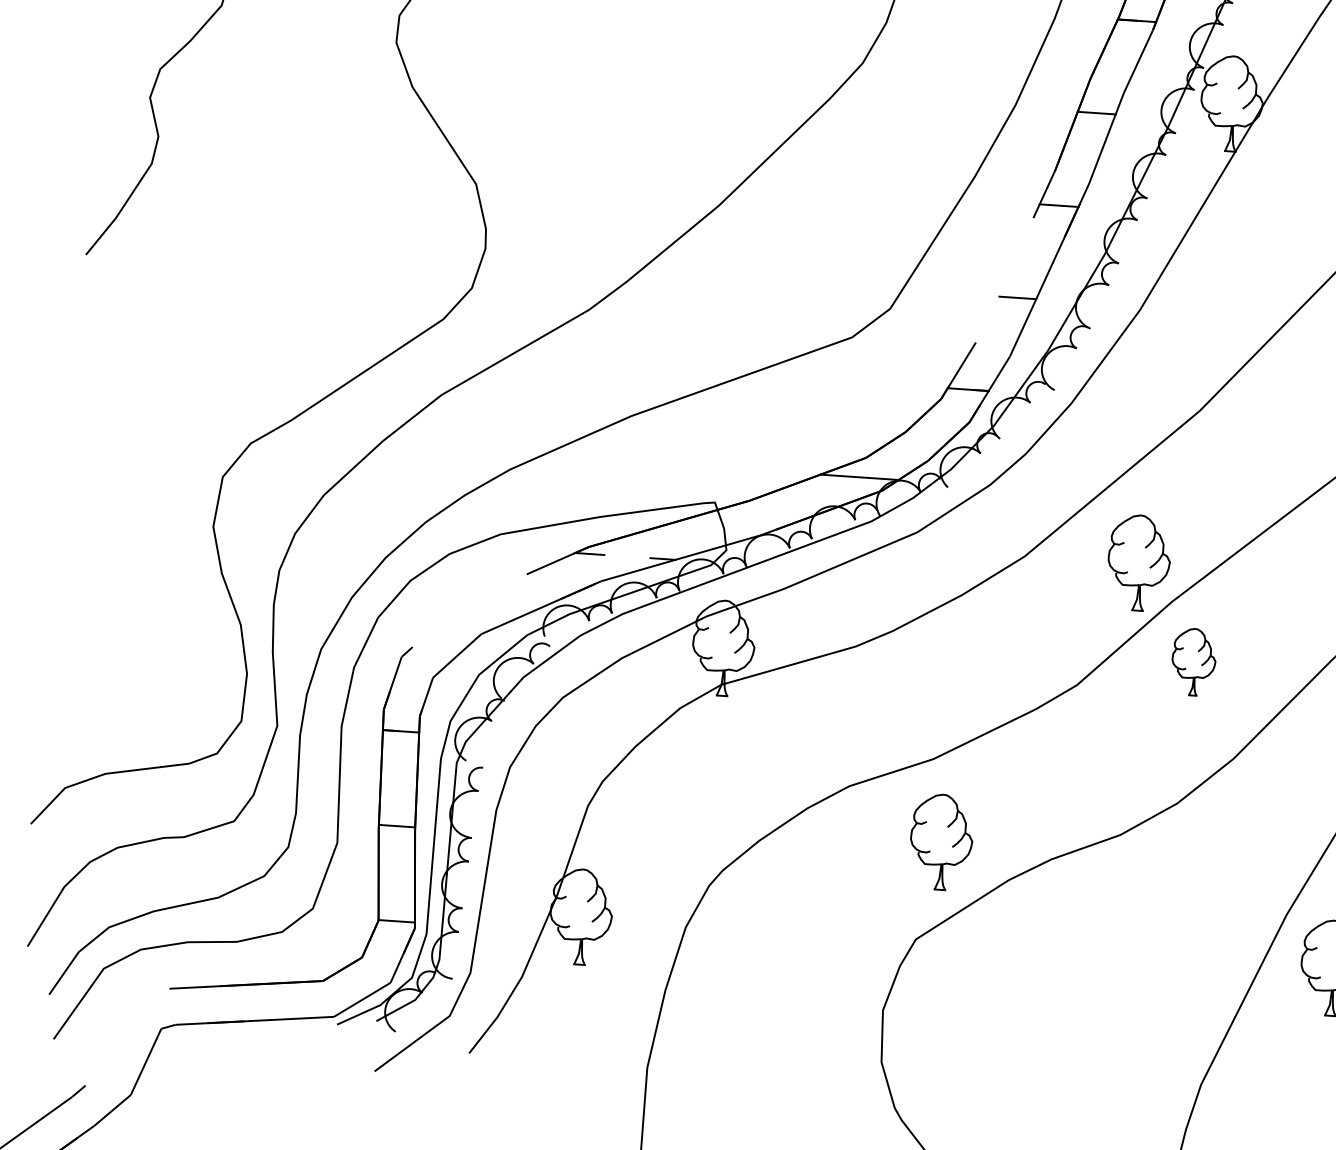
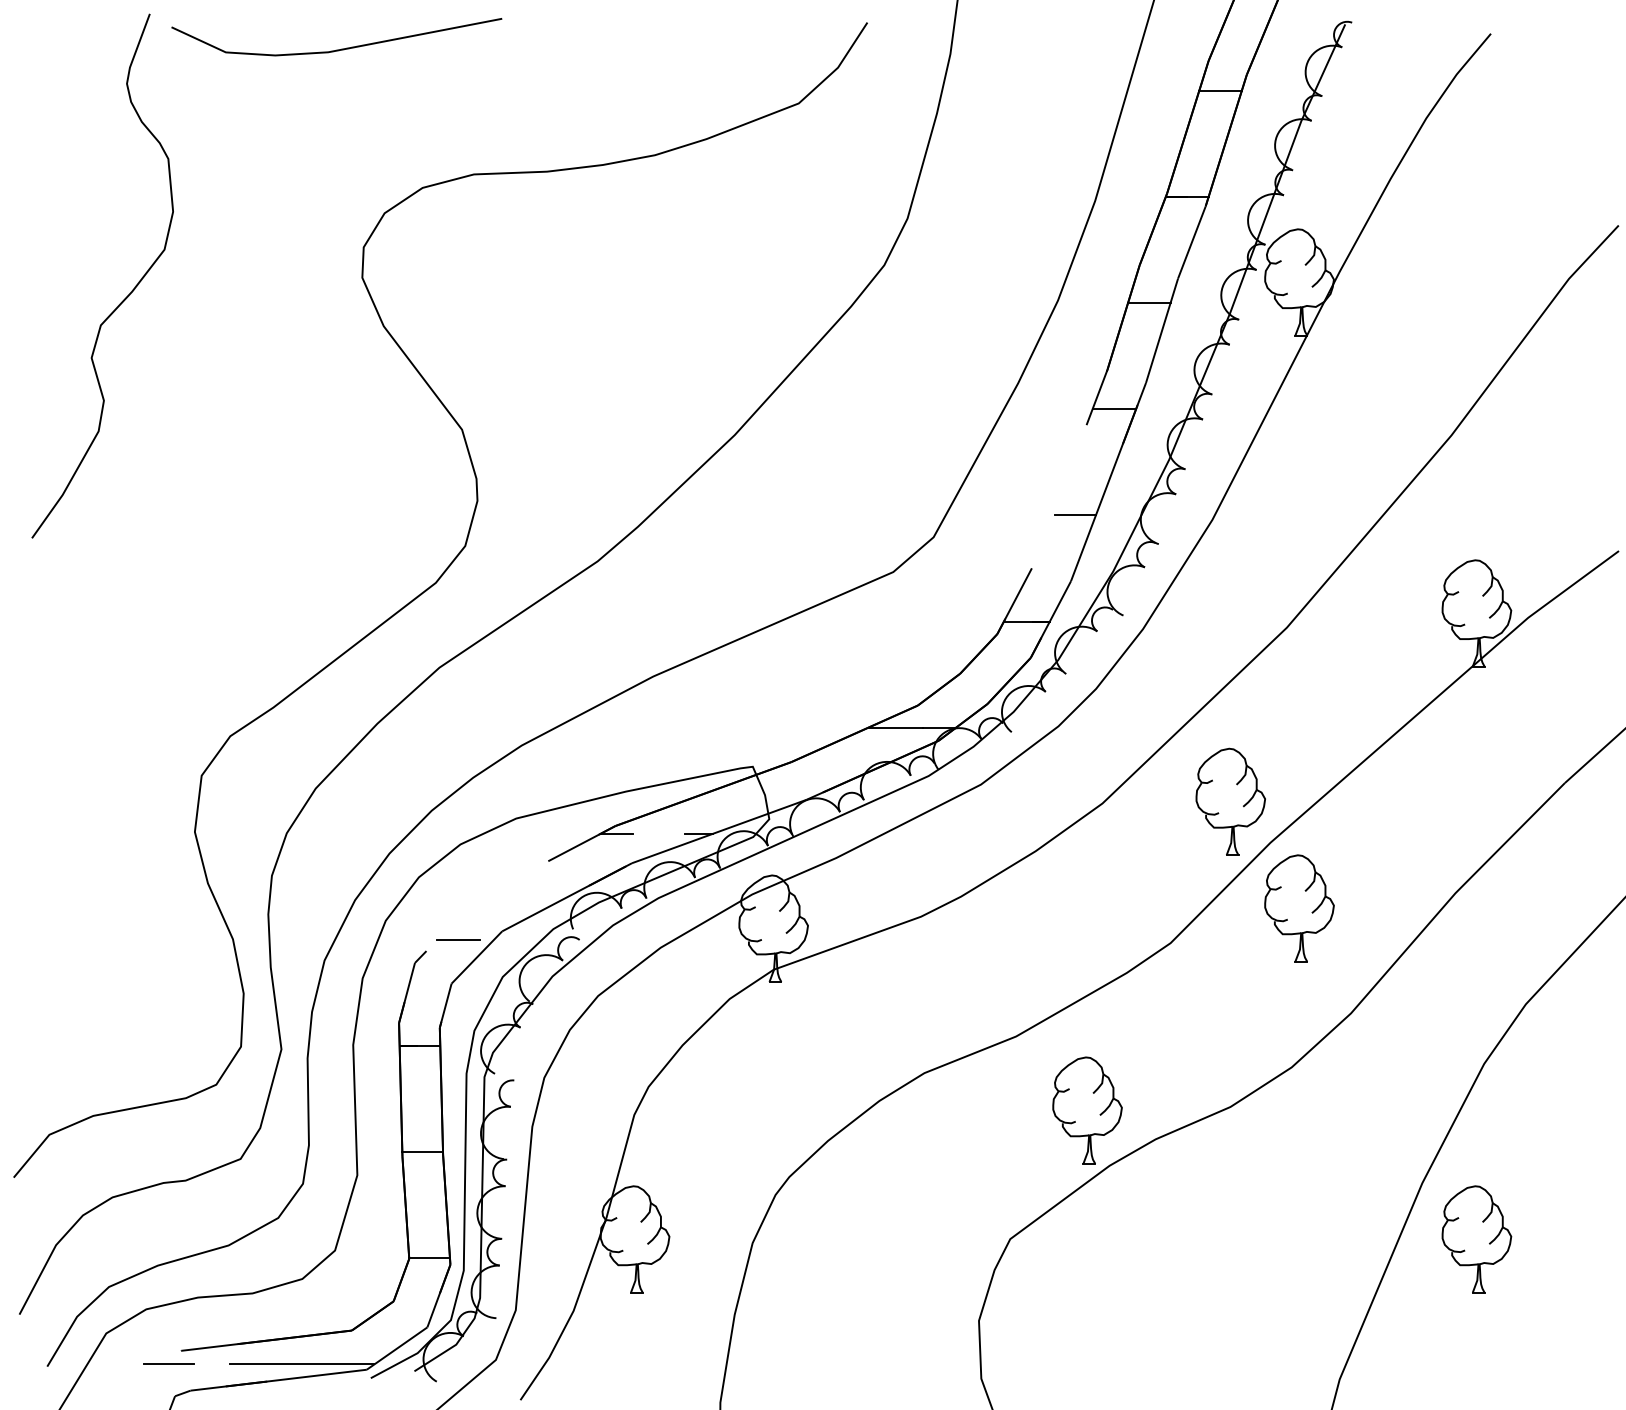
line: (441, 638) -> (458, 939), added
part: (1193, 662) -> (1299, 908), size x1.43
part: (941, 842) -> (1087, 1110), moved
line: (157, 999) -> (168, 1363), added
line: (276, 1008) -> (302, 1364), added

